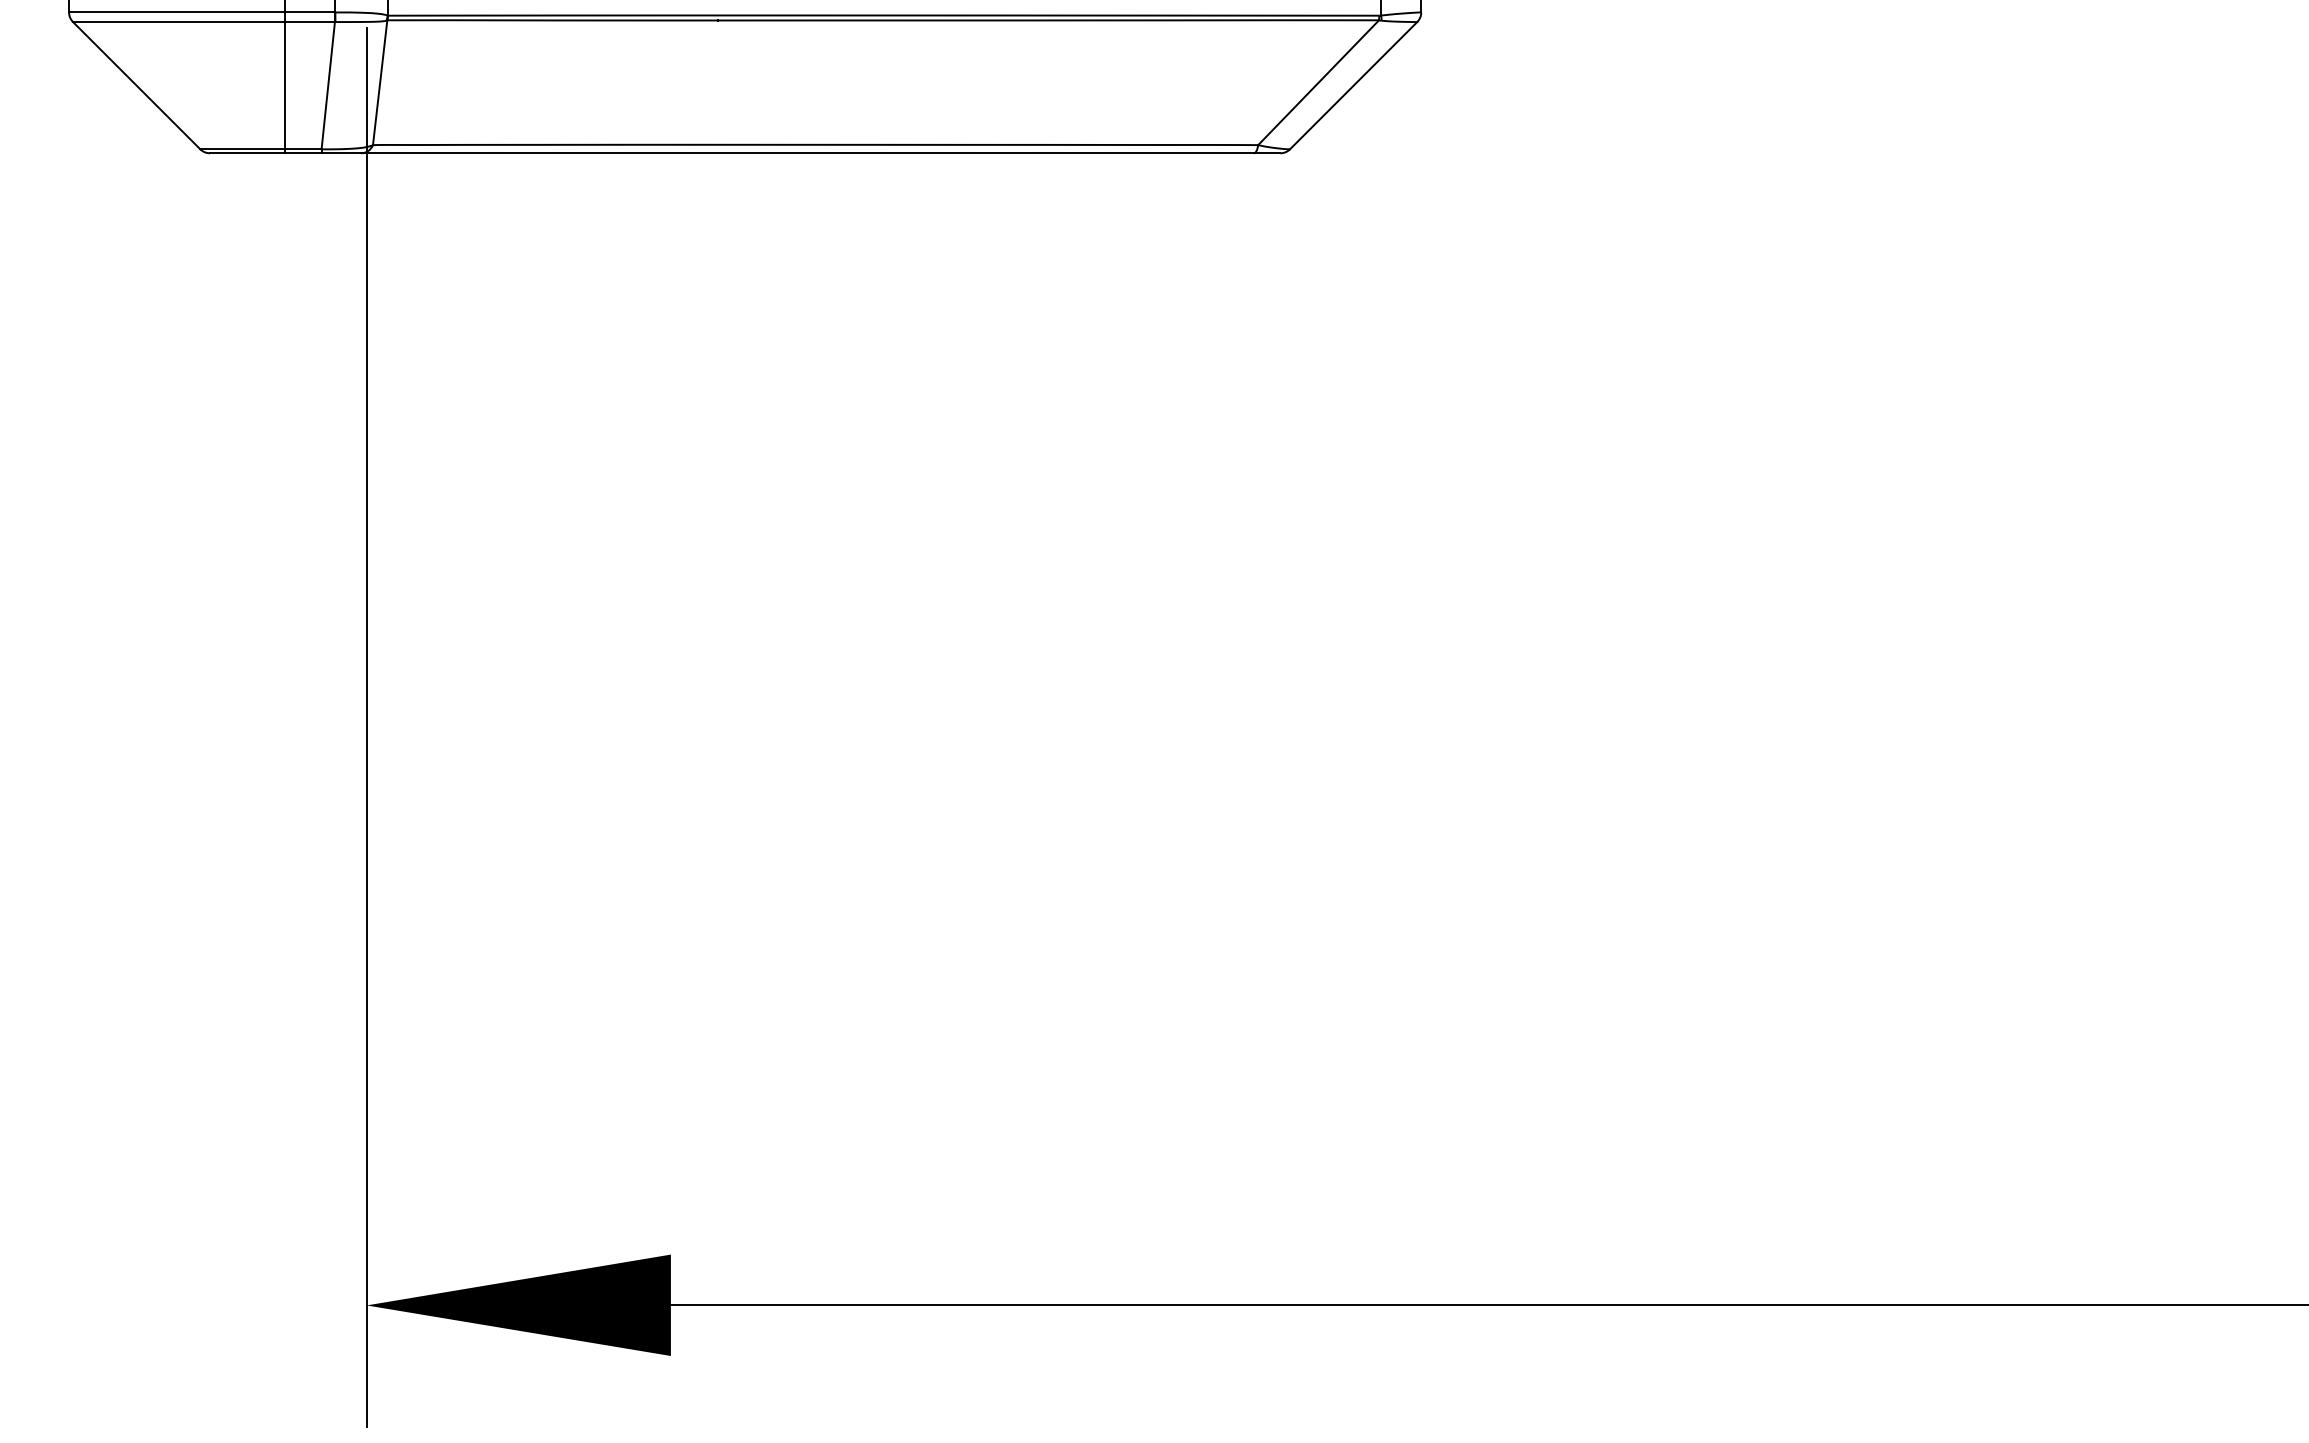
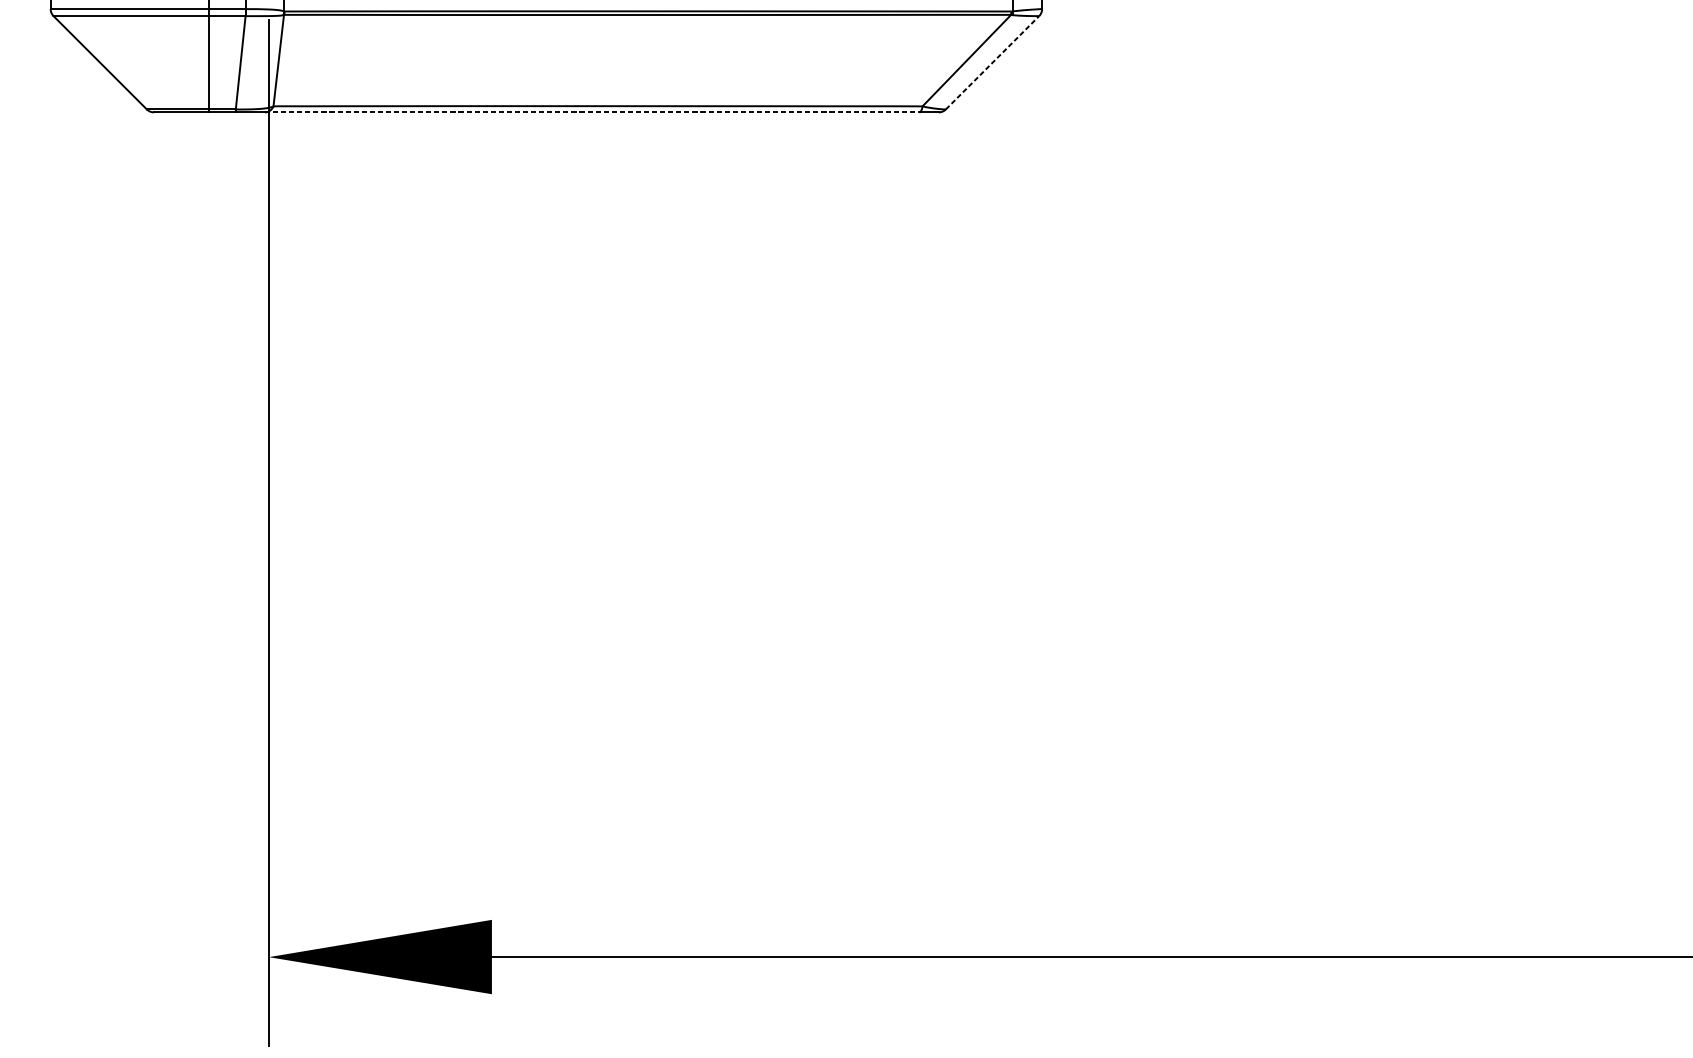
line: (1354, 85) -> (993, 62), solid -> dashed
line: (808, 153) -> (592, 112), solid -> dashed

